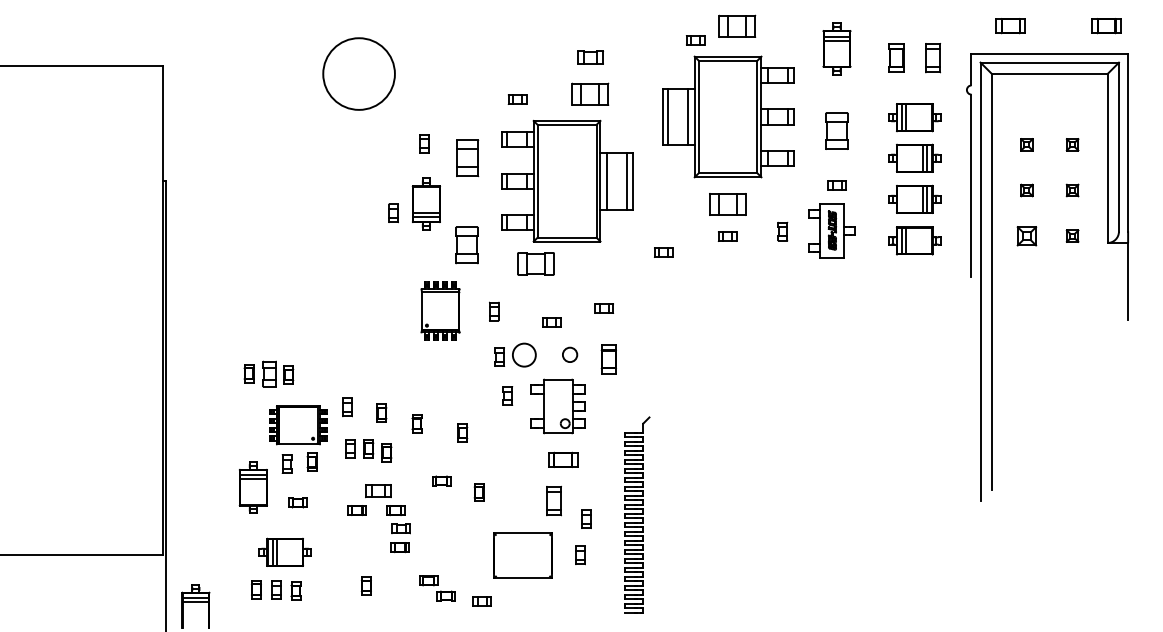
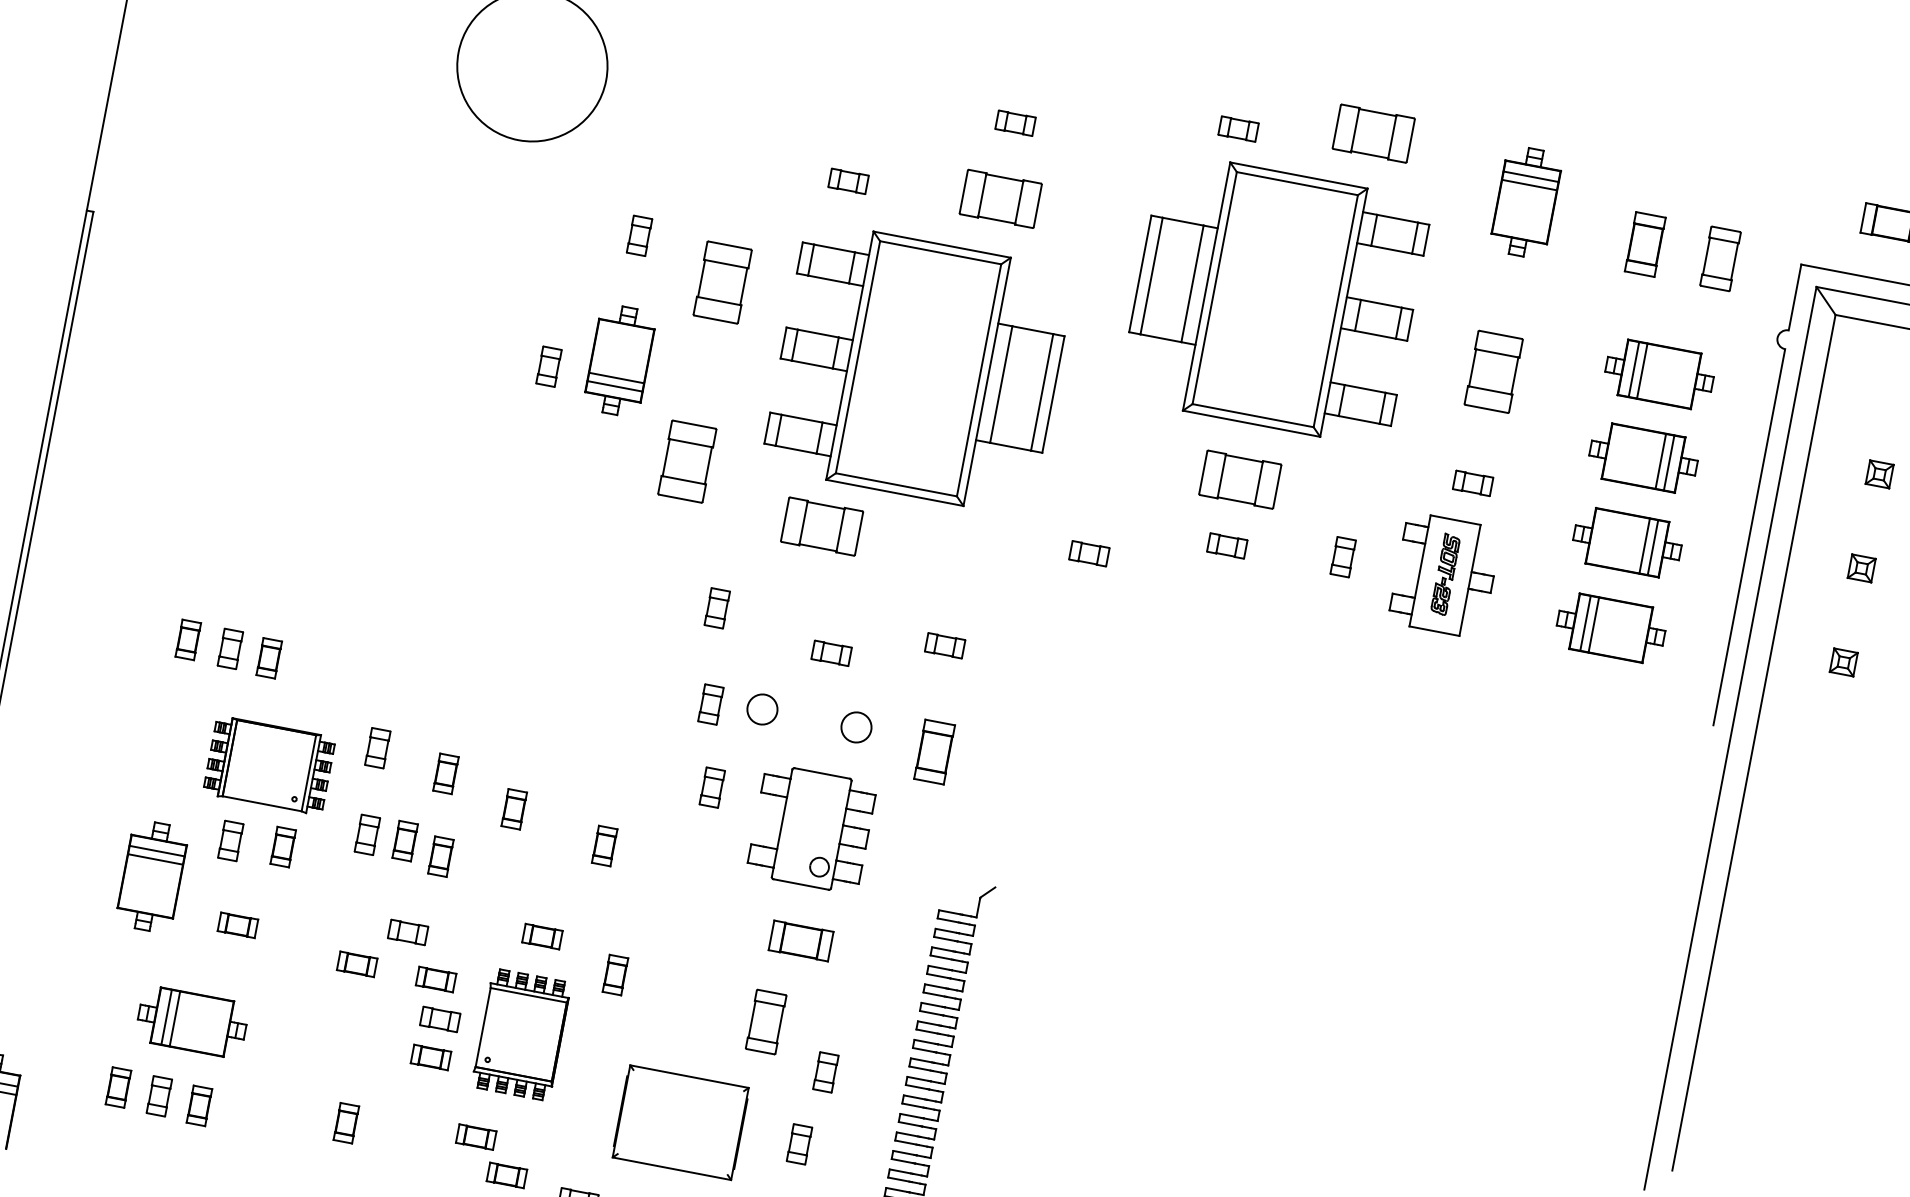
part: (737, 25) -> (1374, 131), moved
part: (590, 57) -> (1015, 123), size x0.71
part: (1026, 235) -> (1843, 660), size x0.62
part: (440, 310) -> (521, 1034), moved
circle: (524, 354) -> (762, 708), size x0.62
part: (269, 373) -> (230, 647), size x0.71
part: (377, 490) -> (406, 931), size x0.71

